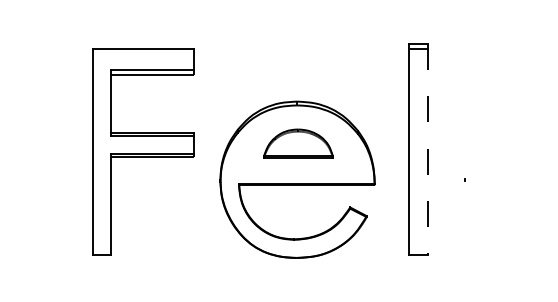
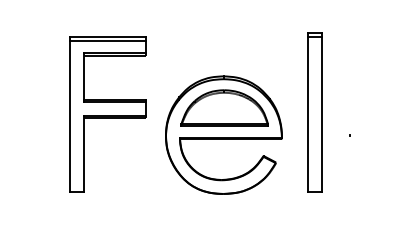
line: (142, 53) -> (107, 40), added
part: (298, 143) -> (224, 107), size x1.67
line: (428, 149) -> (322, 112), dashed -> solid

